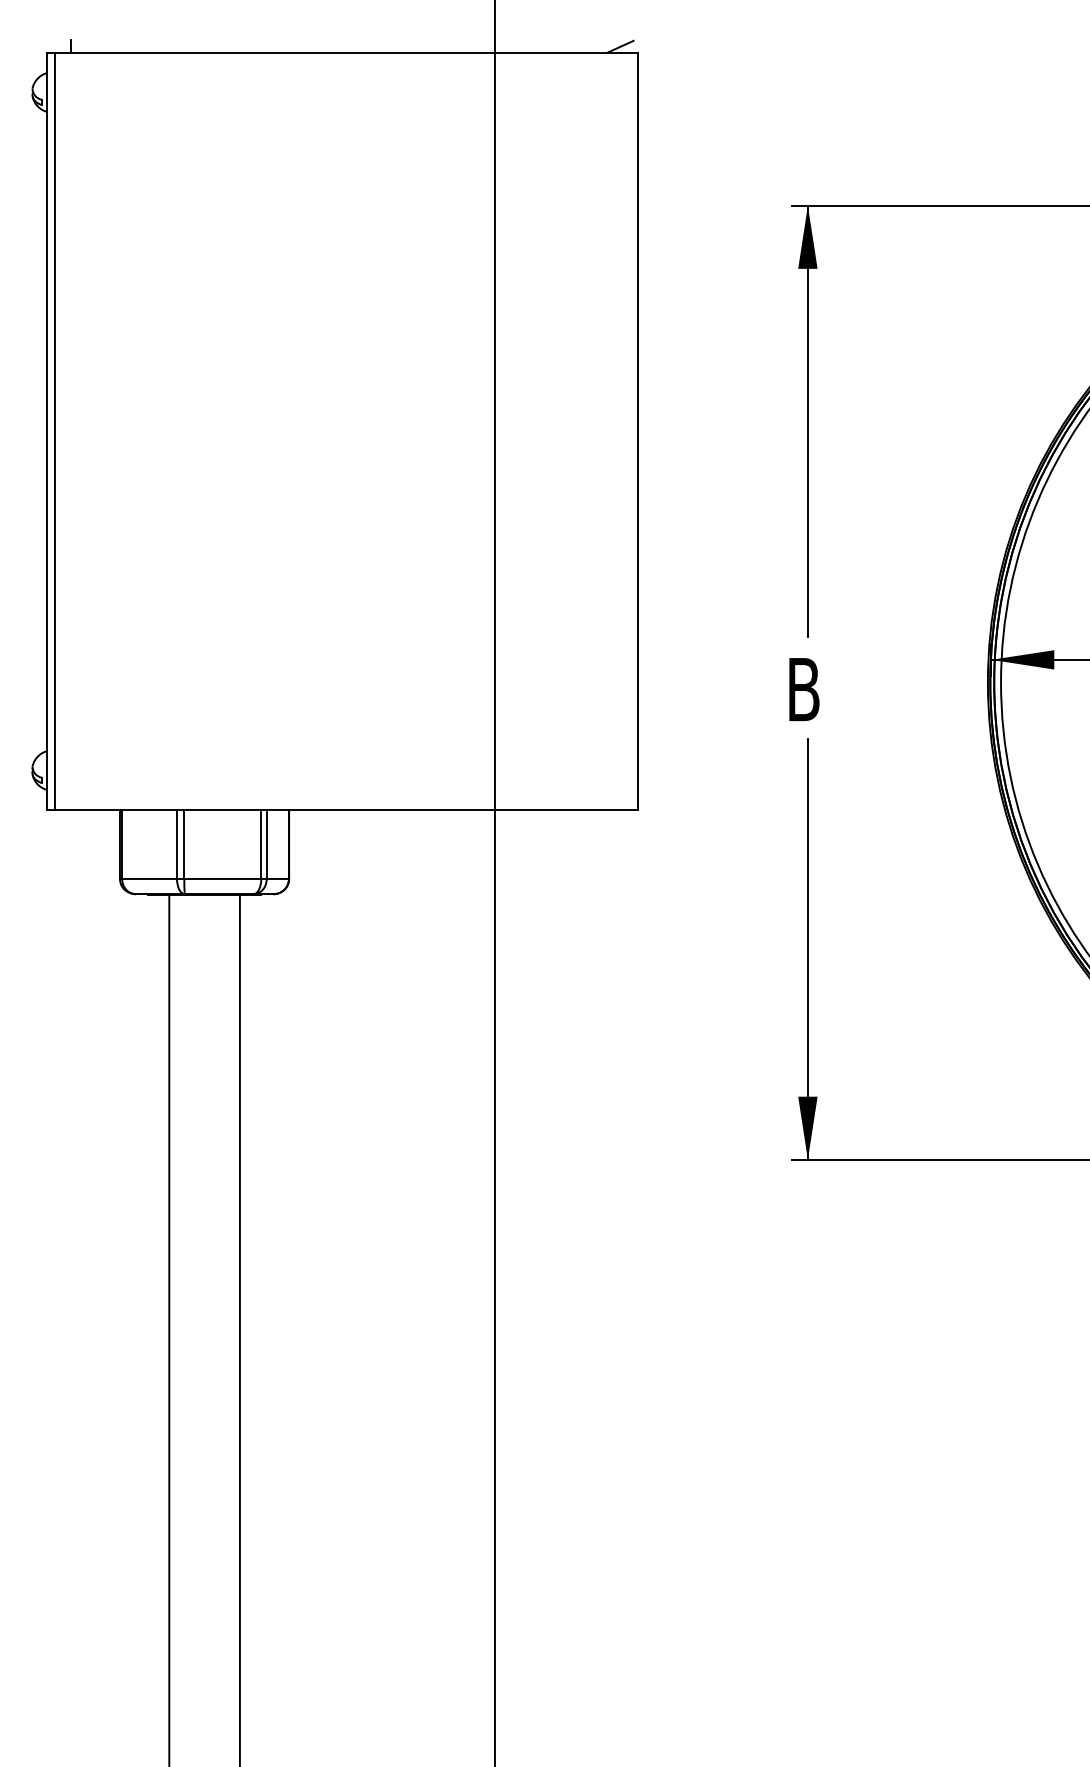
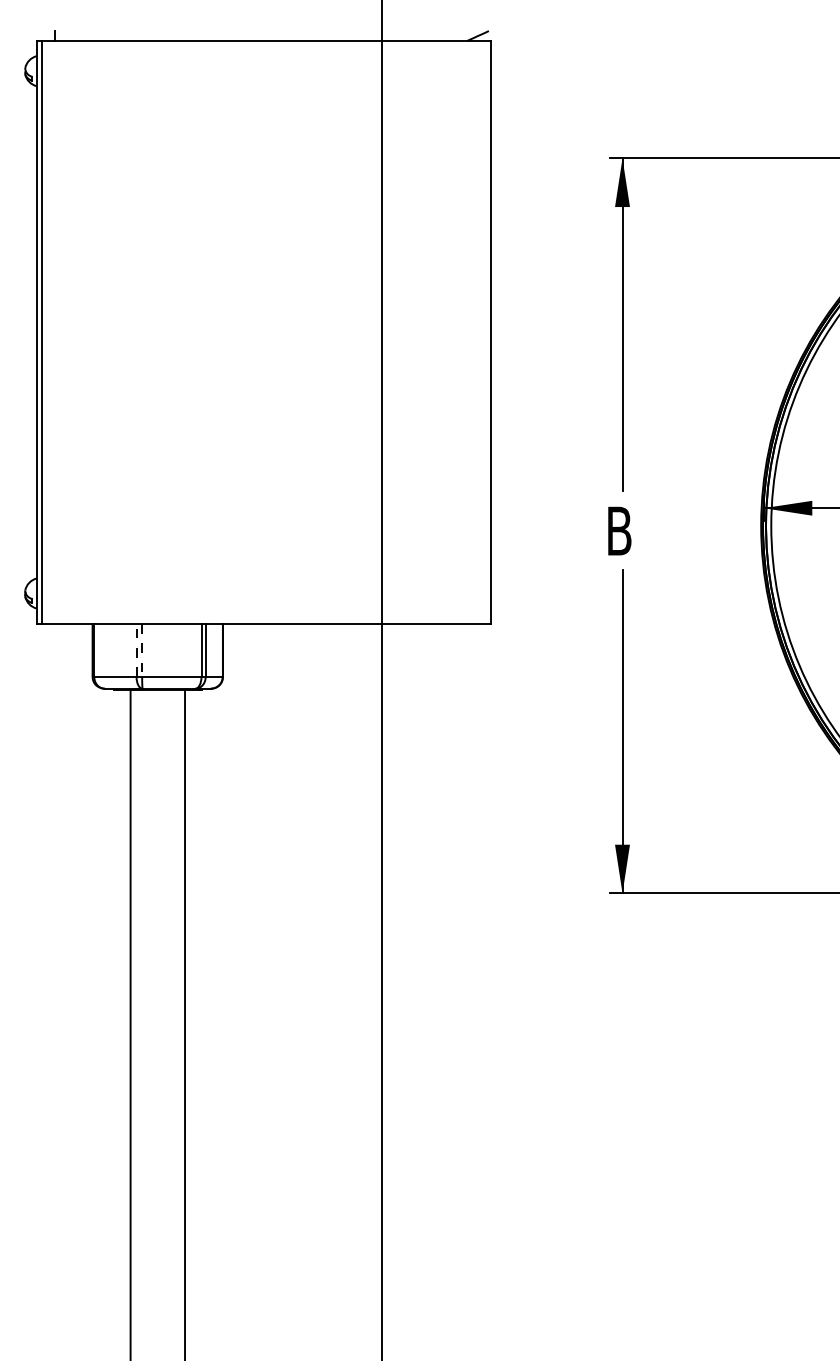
line: (176, 844) -> (136, 650), solid -> dashed
line: (184, 844) -> (142, 650), solid -> dashed

